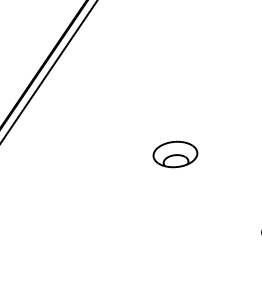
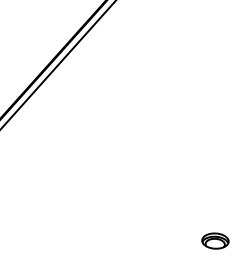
part: (174, 153) -> (138, 164), removed

